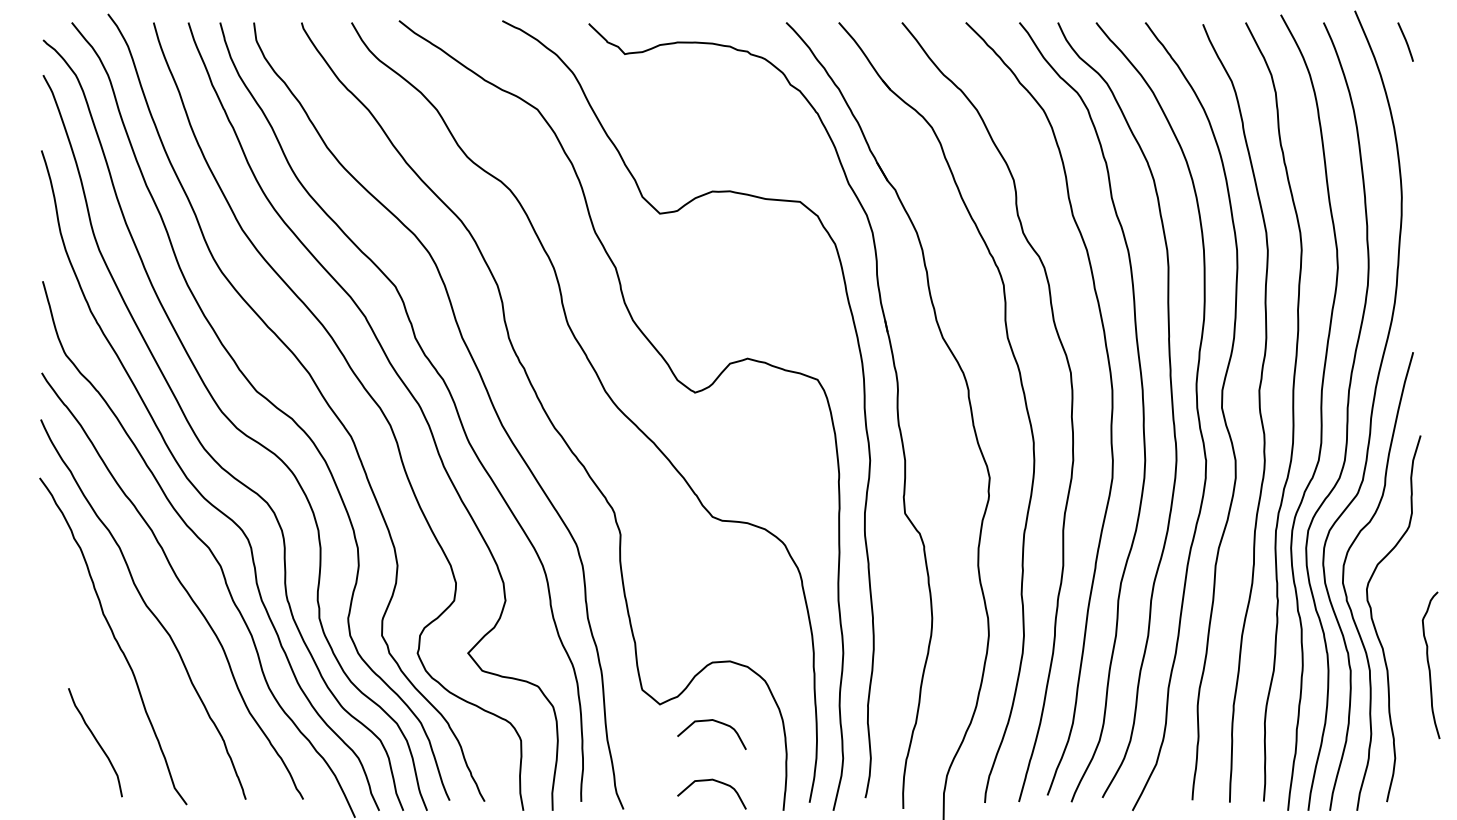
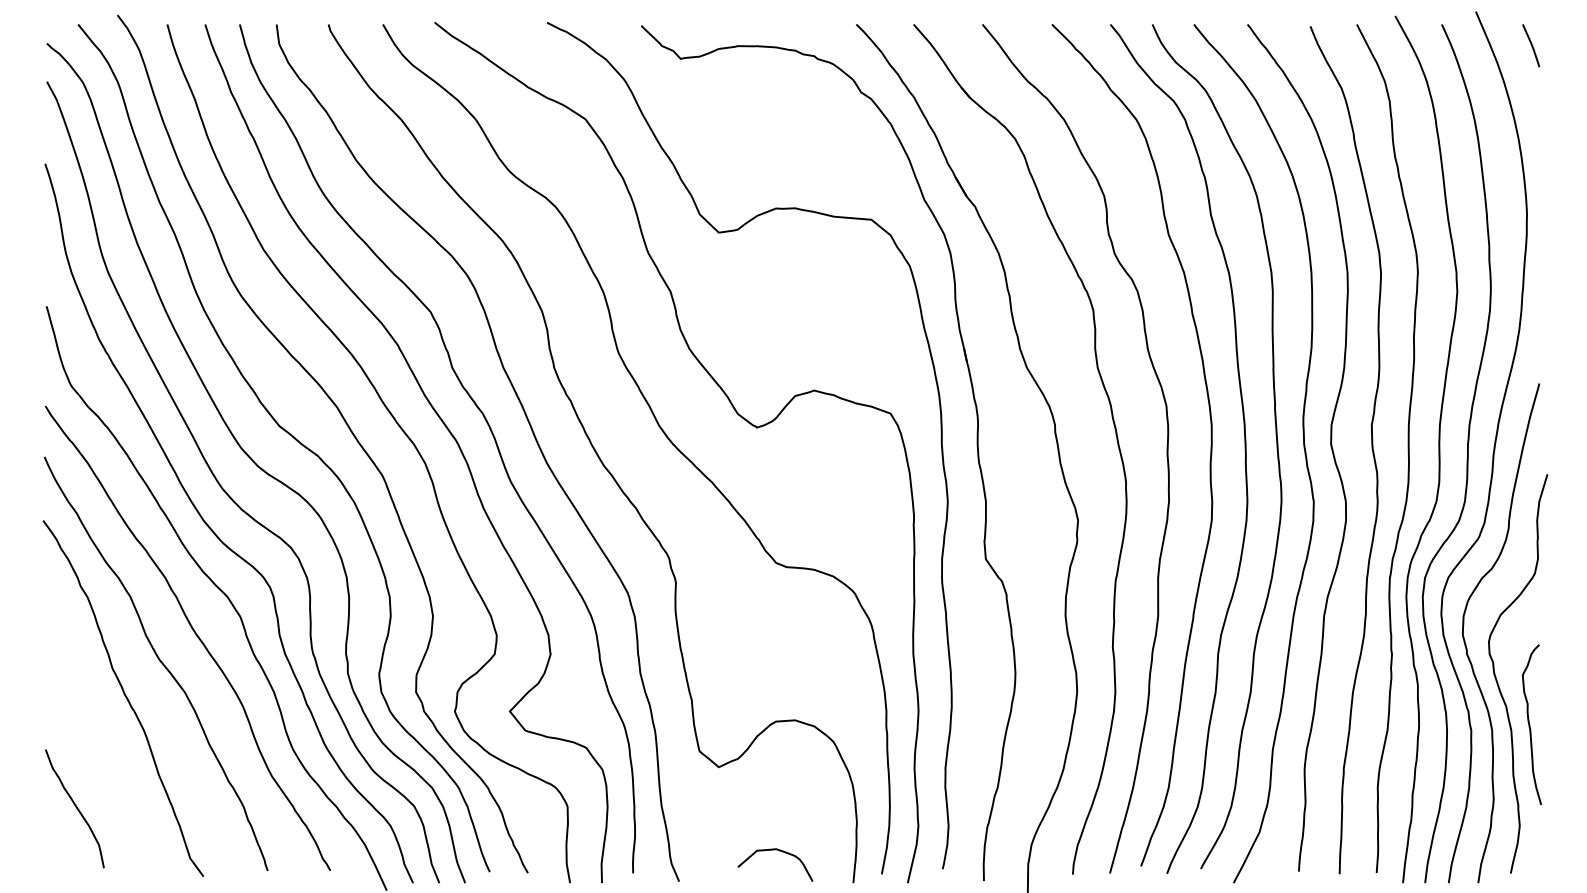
curve: (1429, 665) -> (1530, 724), moved
curve: (715, 722) -> (779, 786), removed
curve: (95, 741) -> (75, 807), moved

